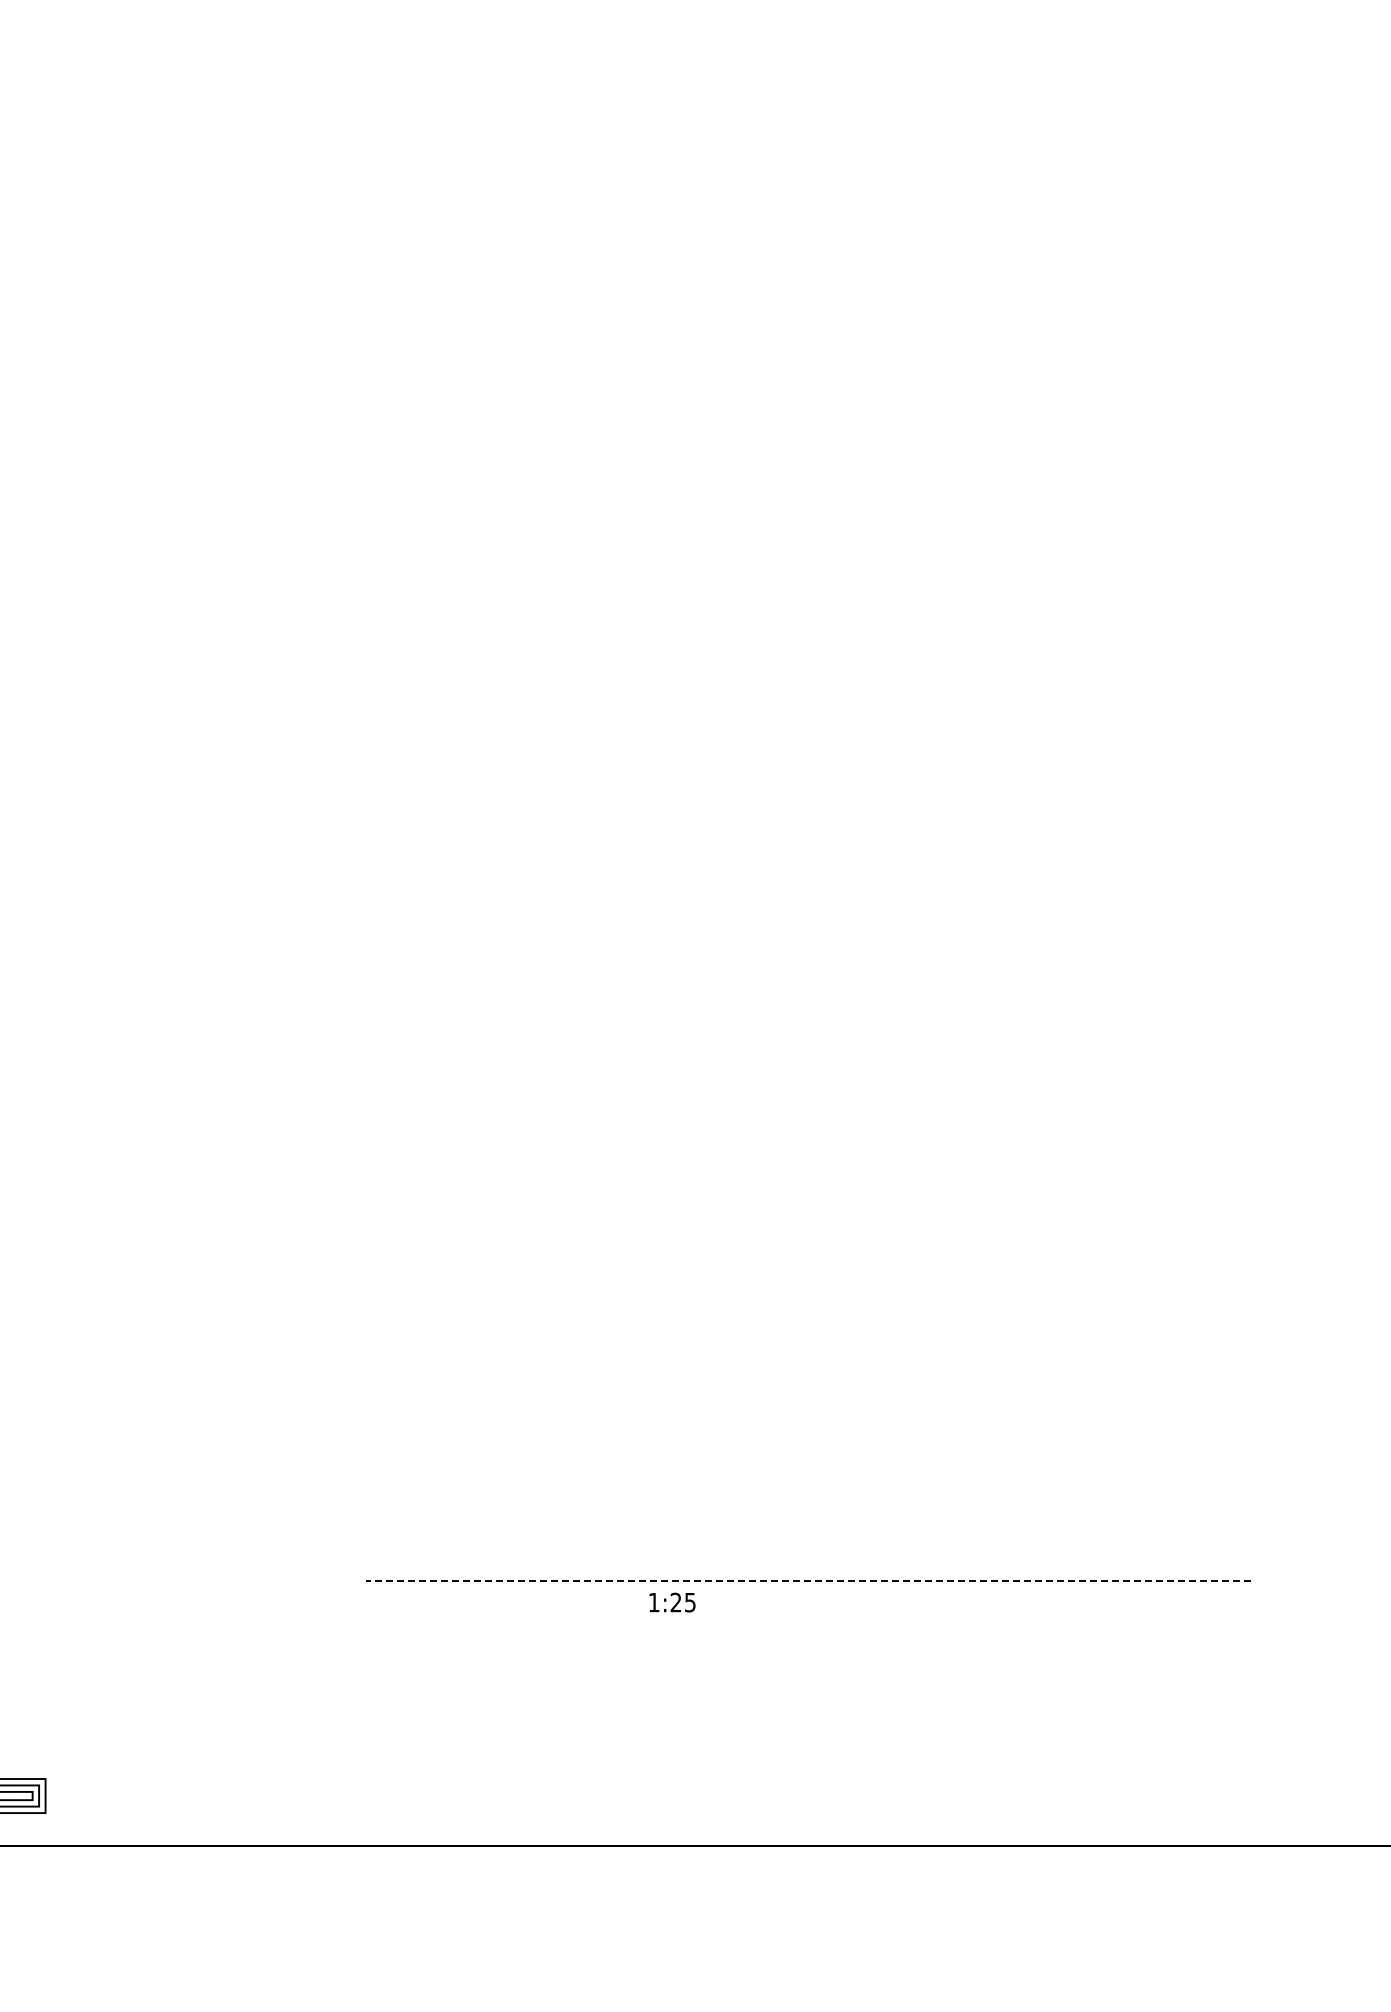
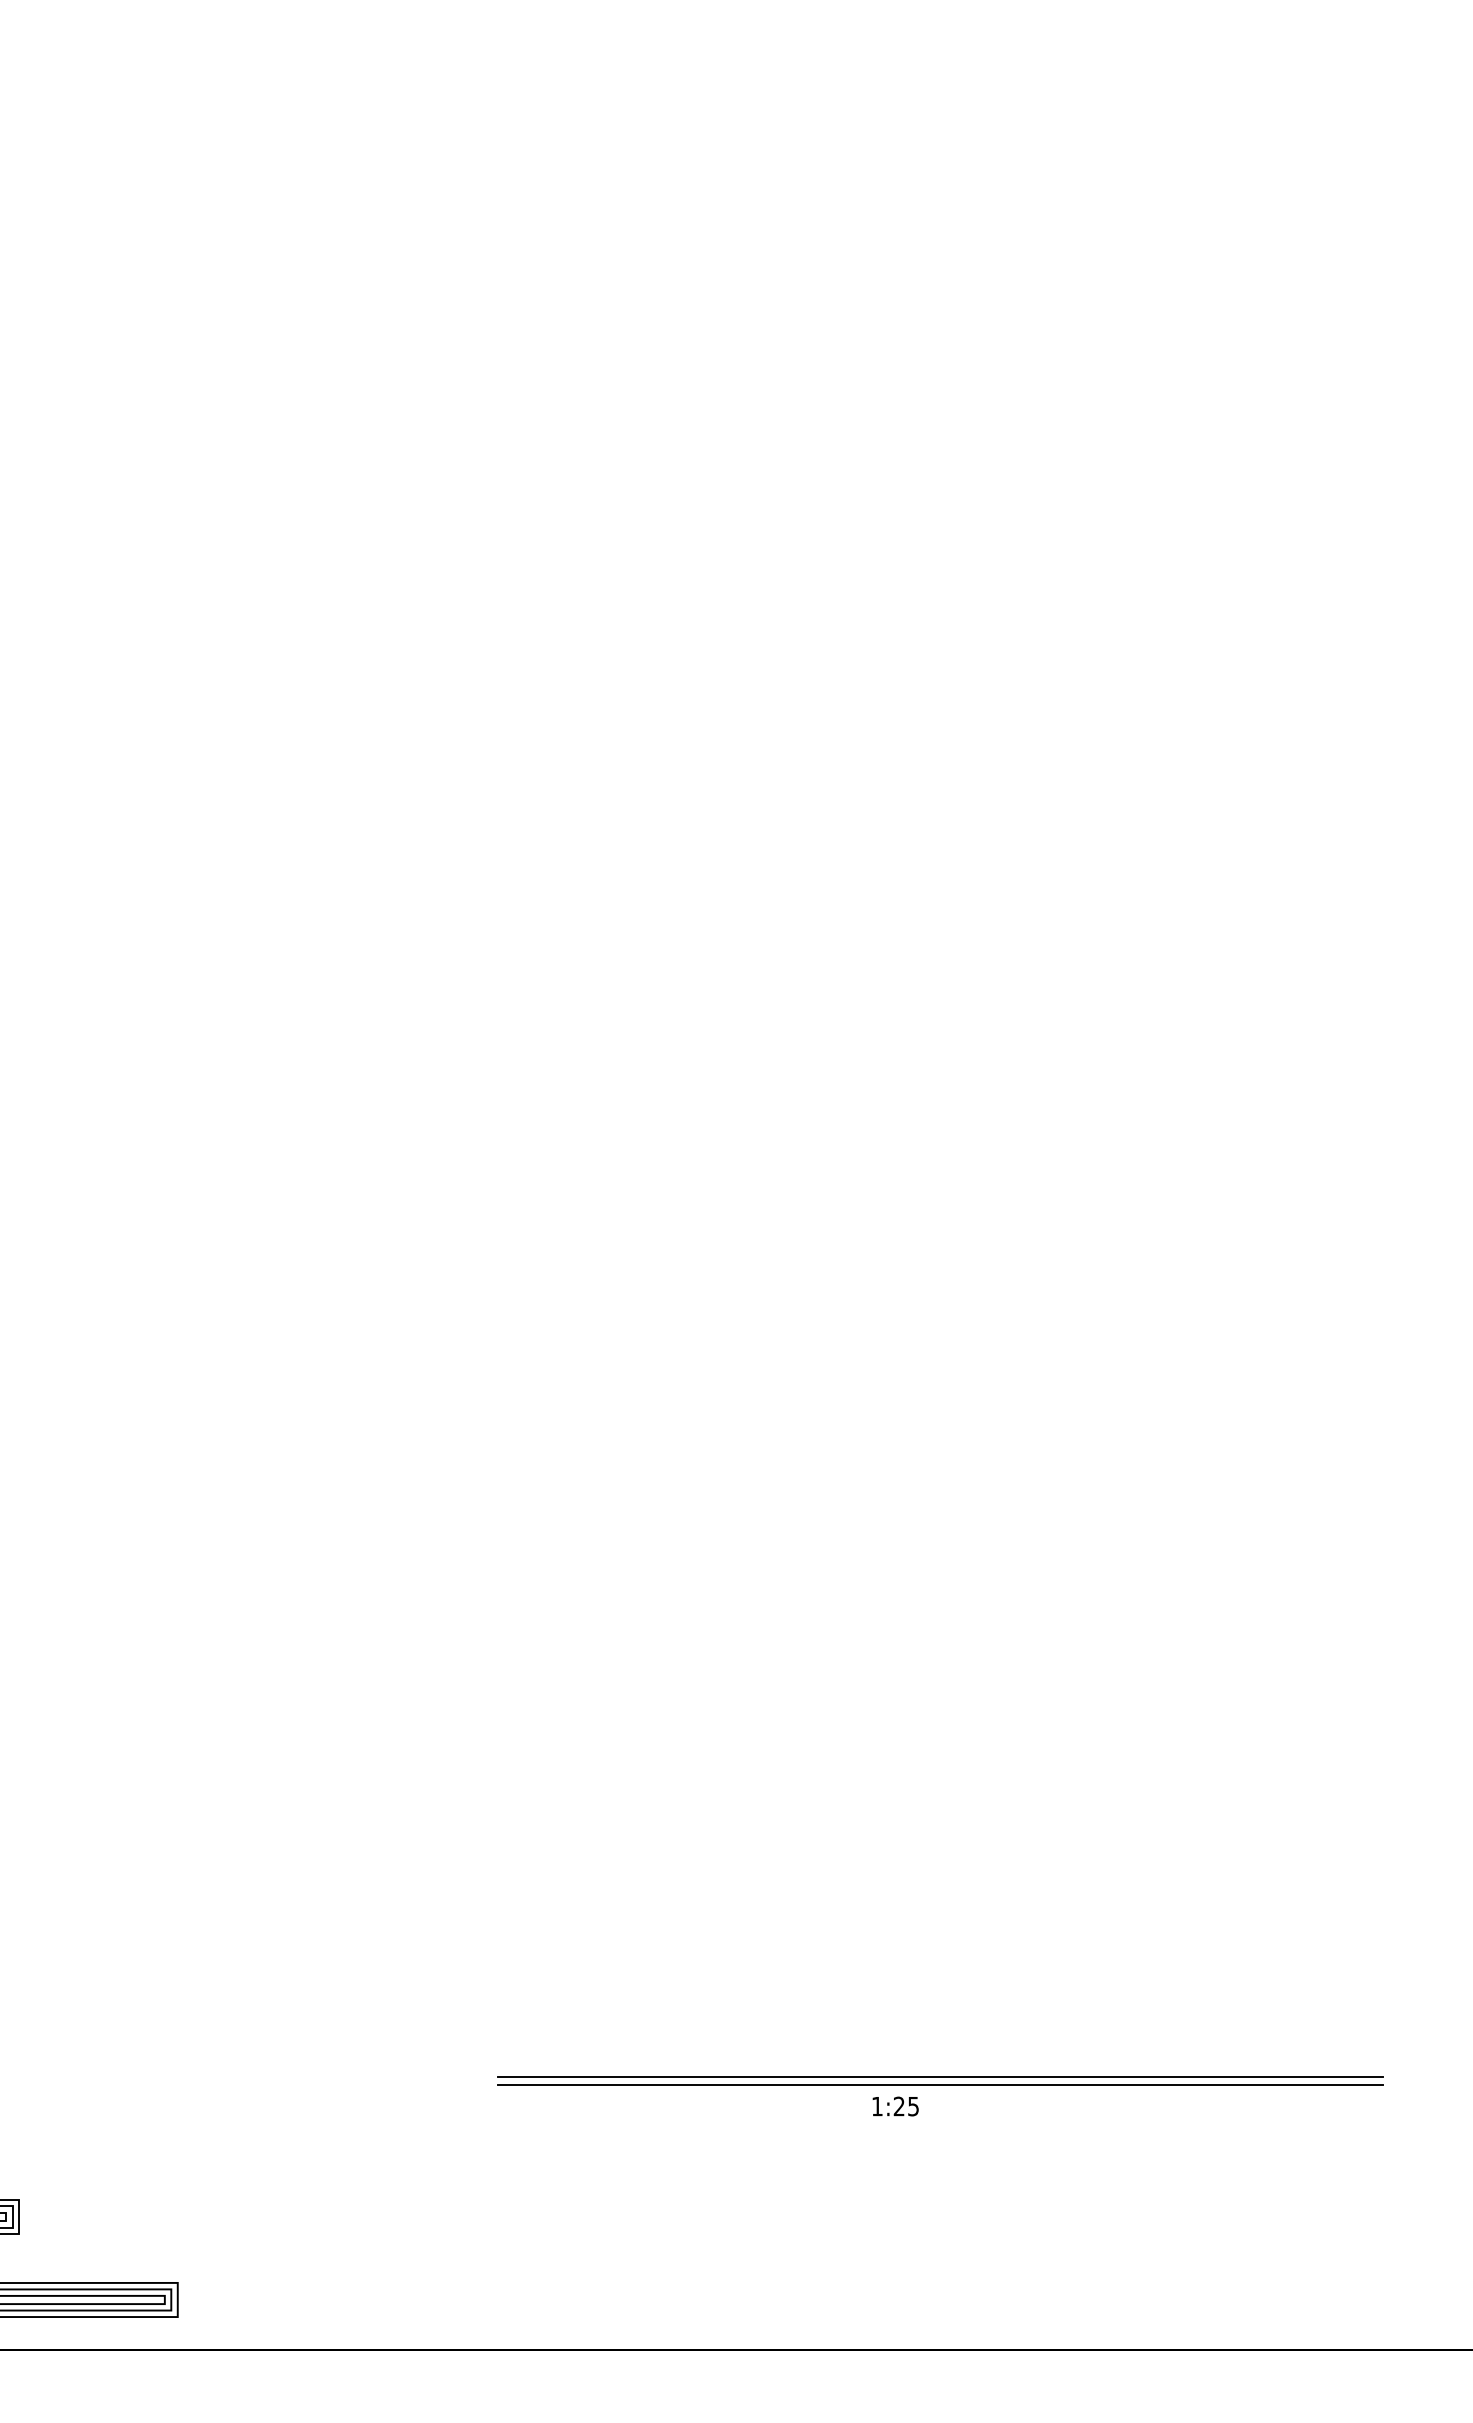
line: (808, 1572) -> (940, 2076), added
line: (808, 1580) -> (940, 2084), dashed -> solid
text: (672, 1602) -> (895, 2106), moved

